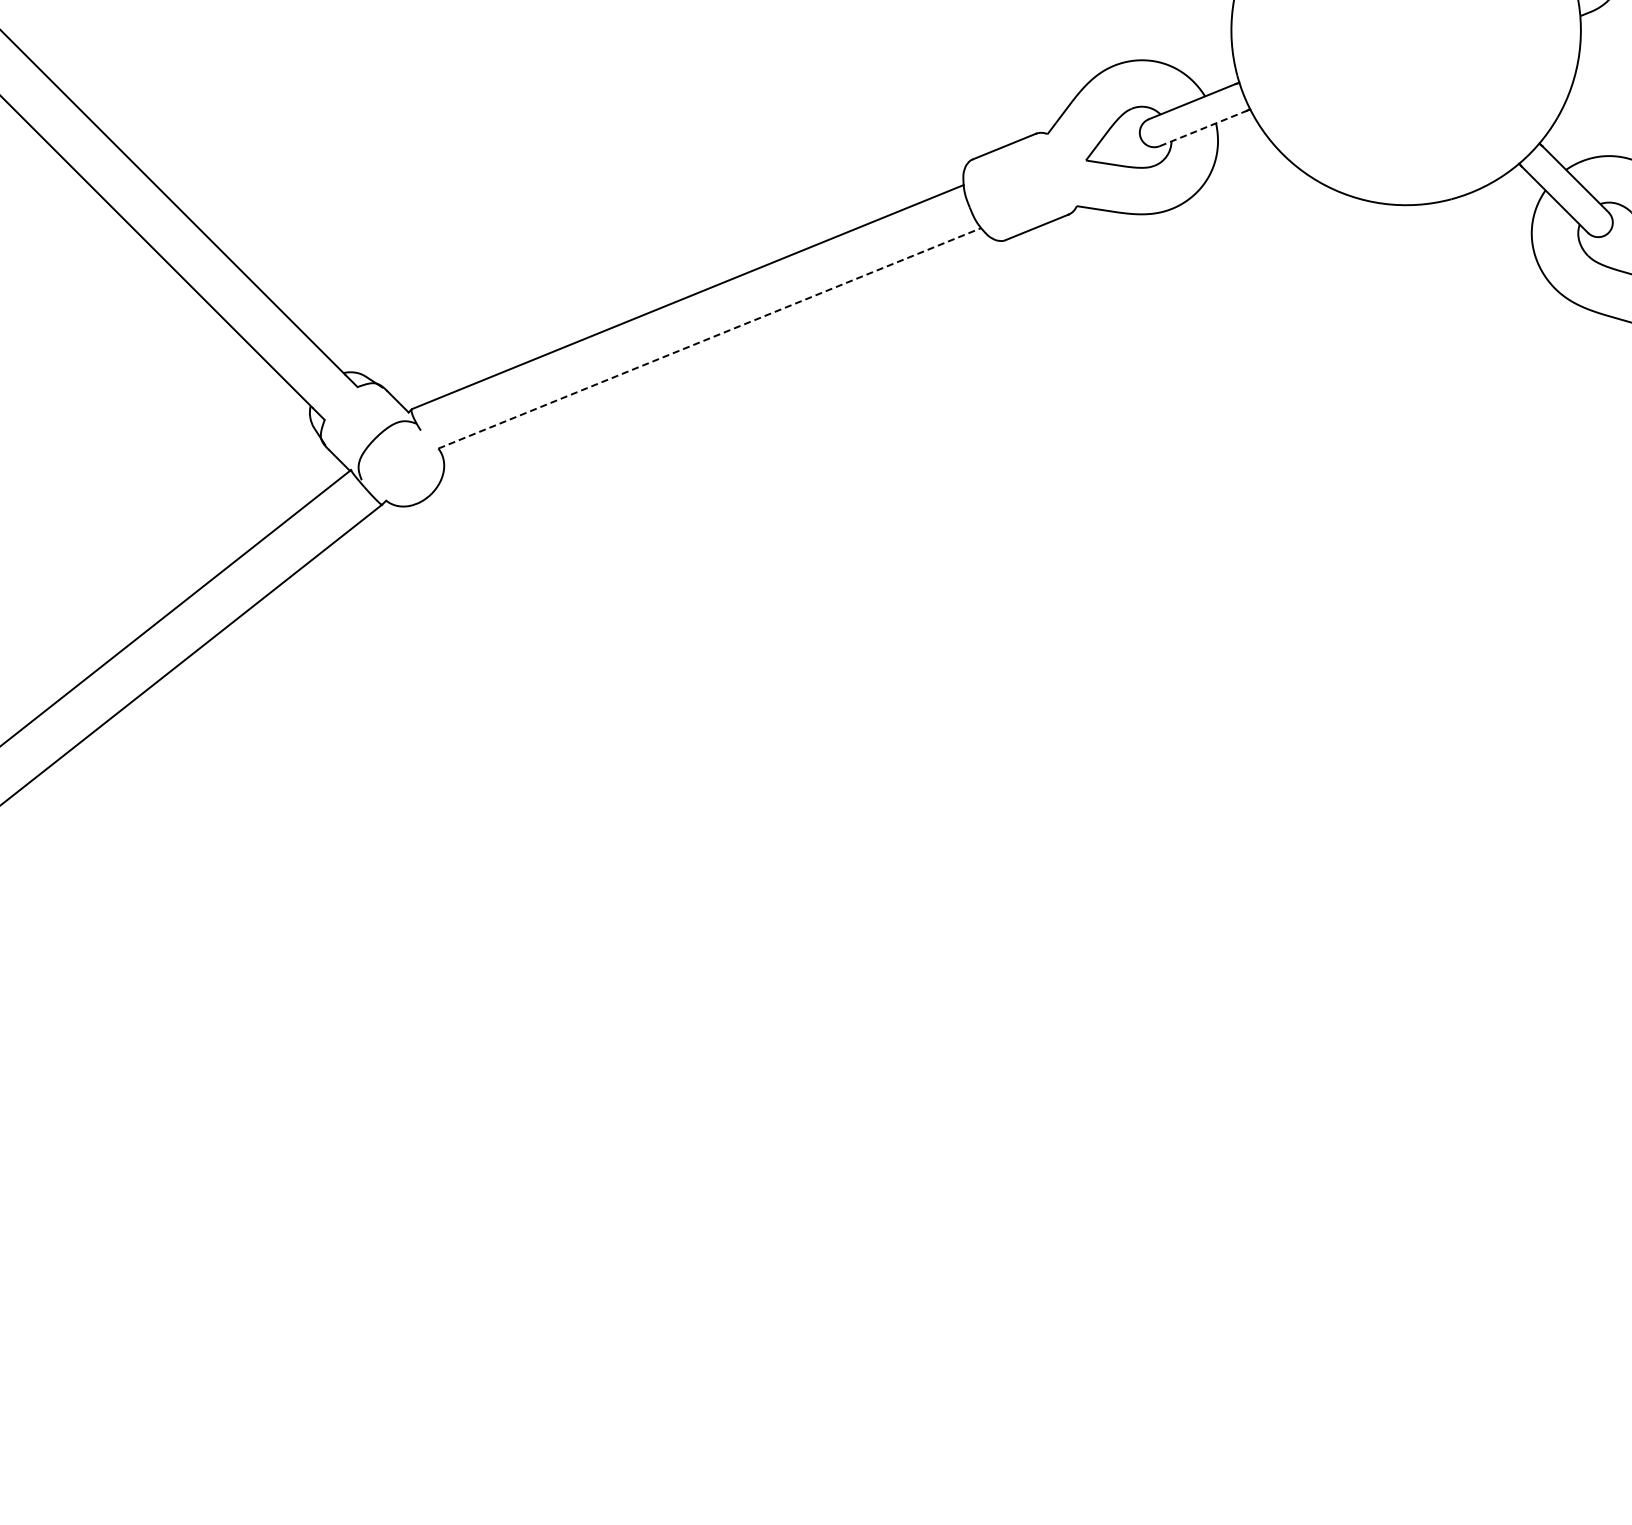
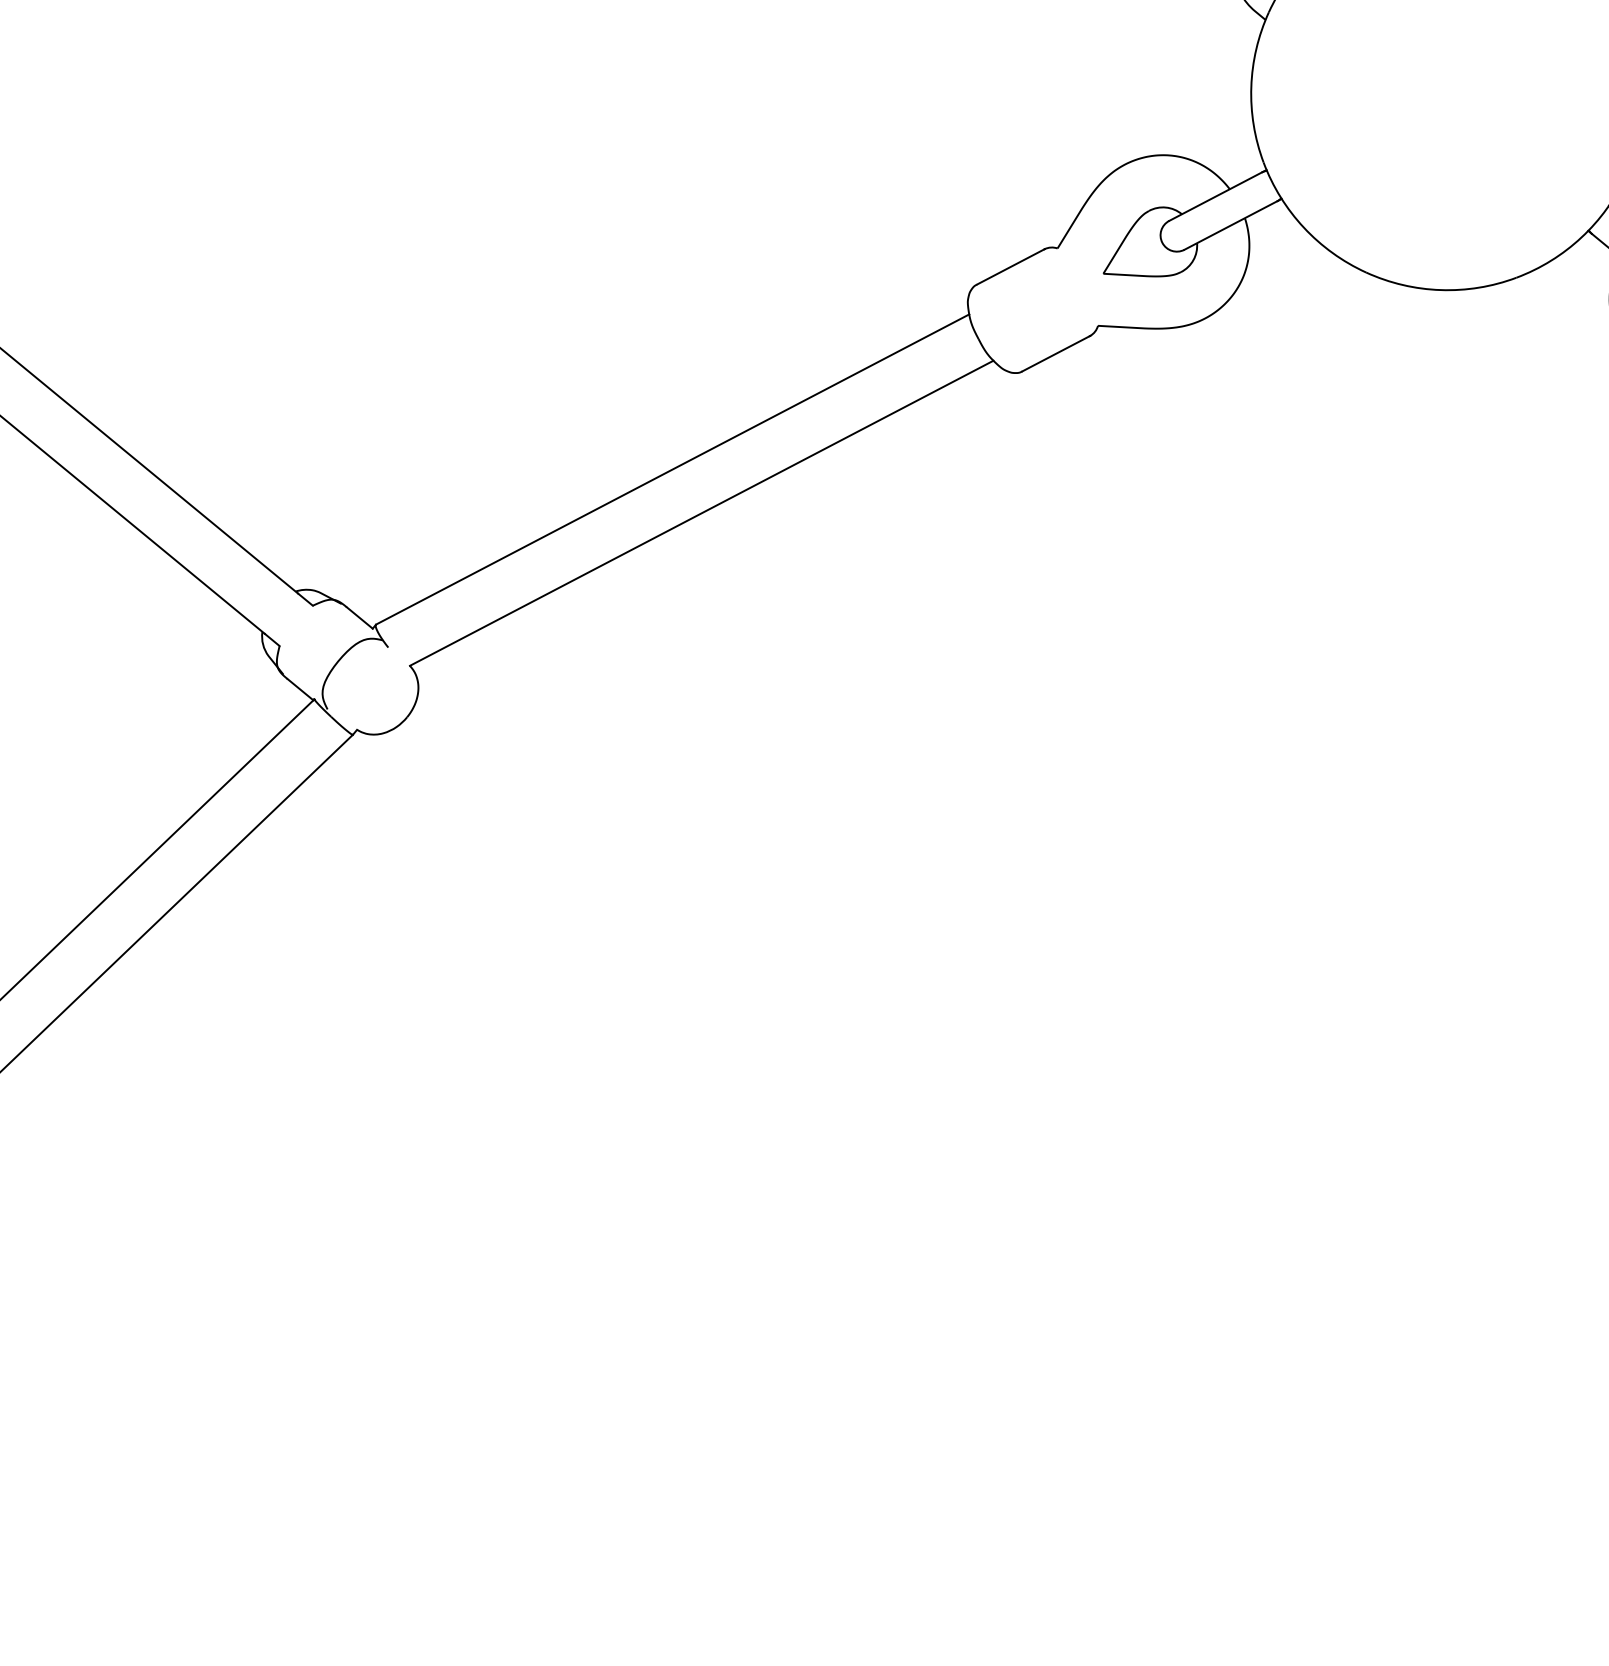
line: (1203, 128) -> (1231, 225), dashed -> solid
line: (709, 338) -> (701, 513), dashed -> solid

